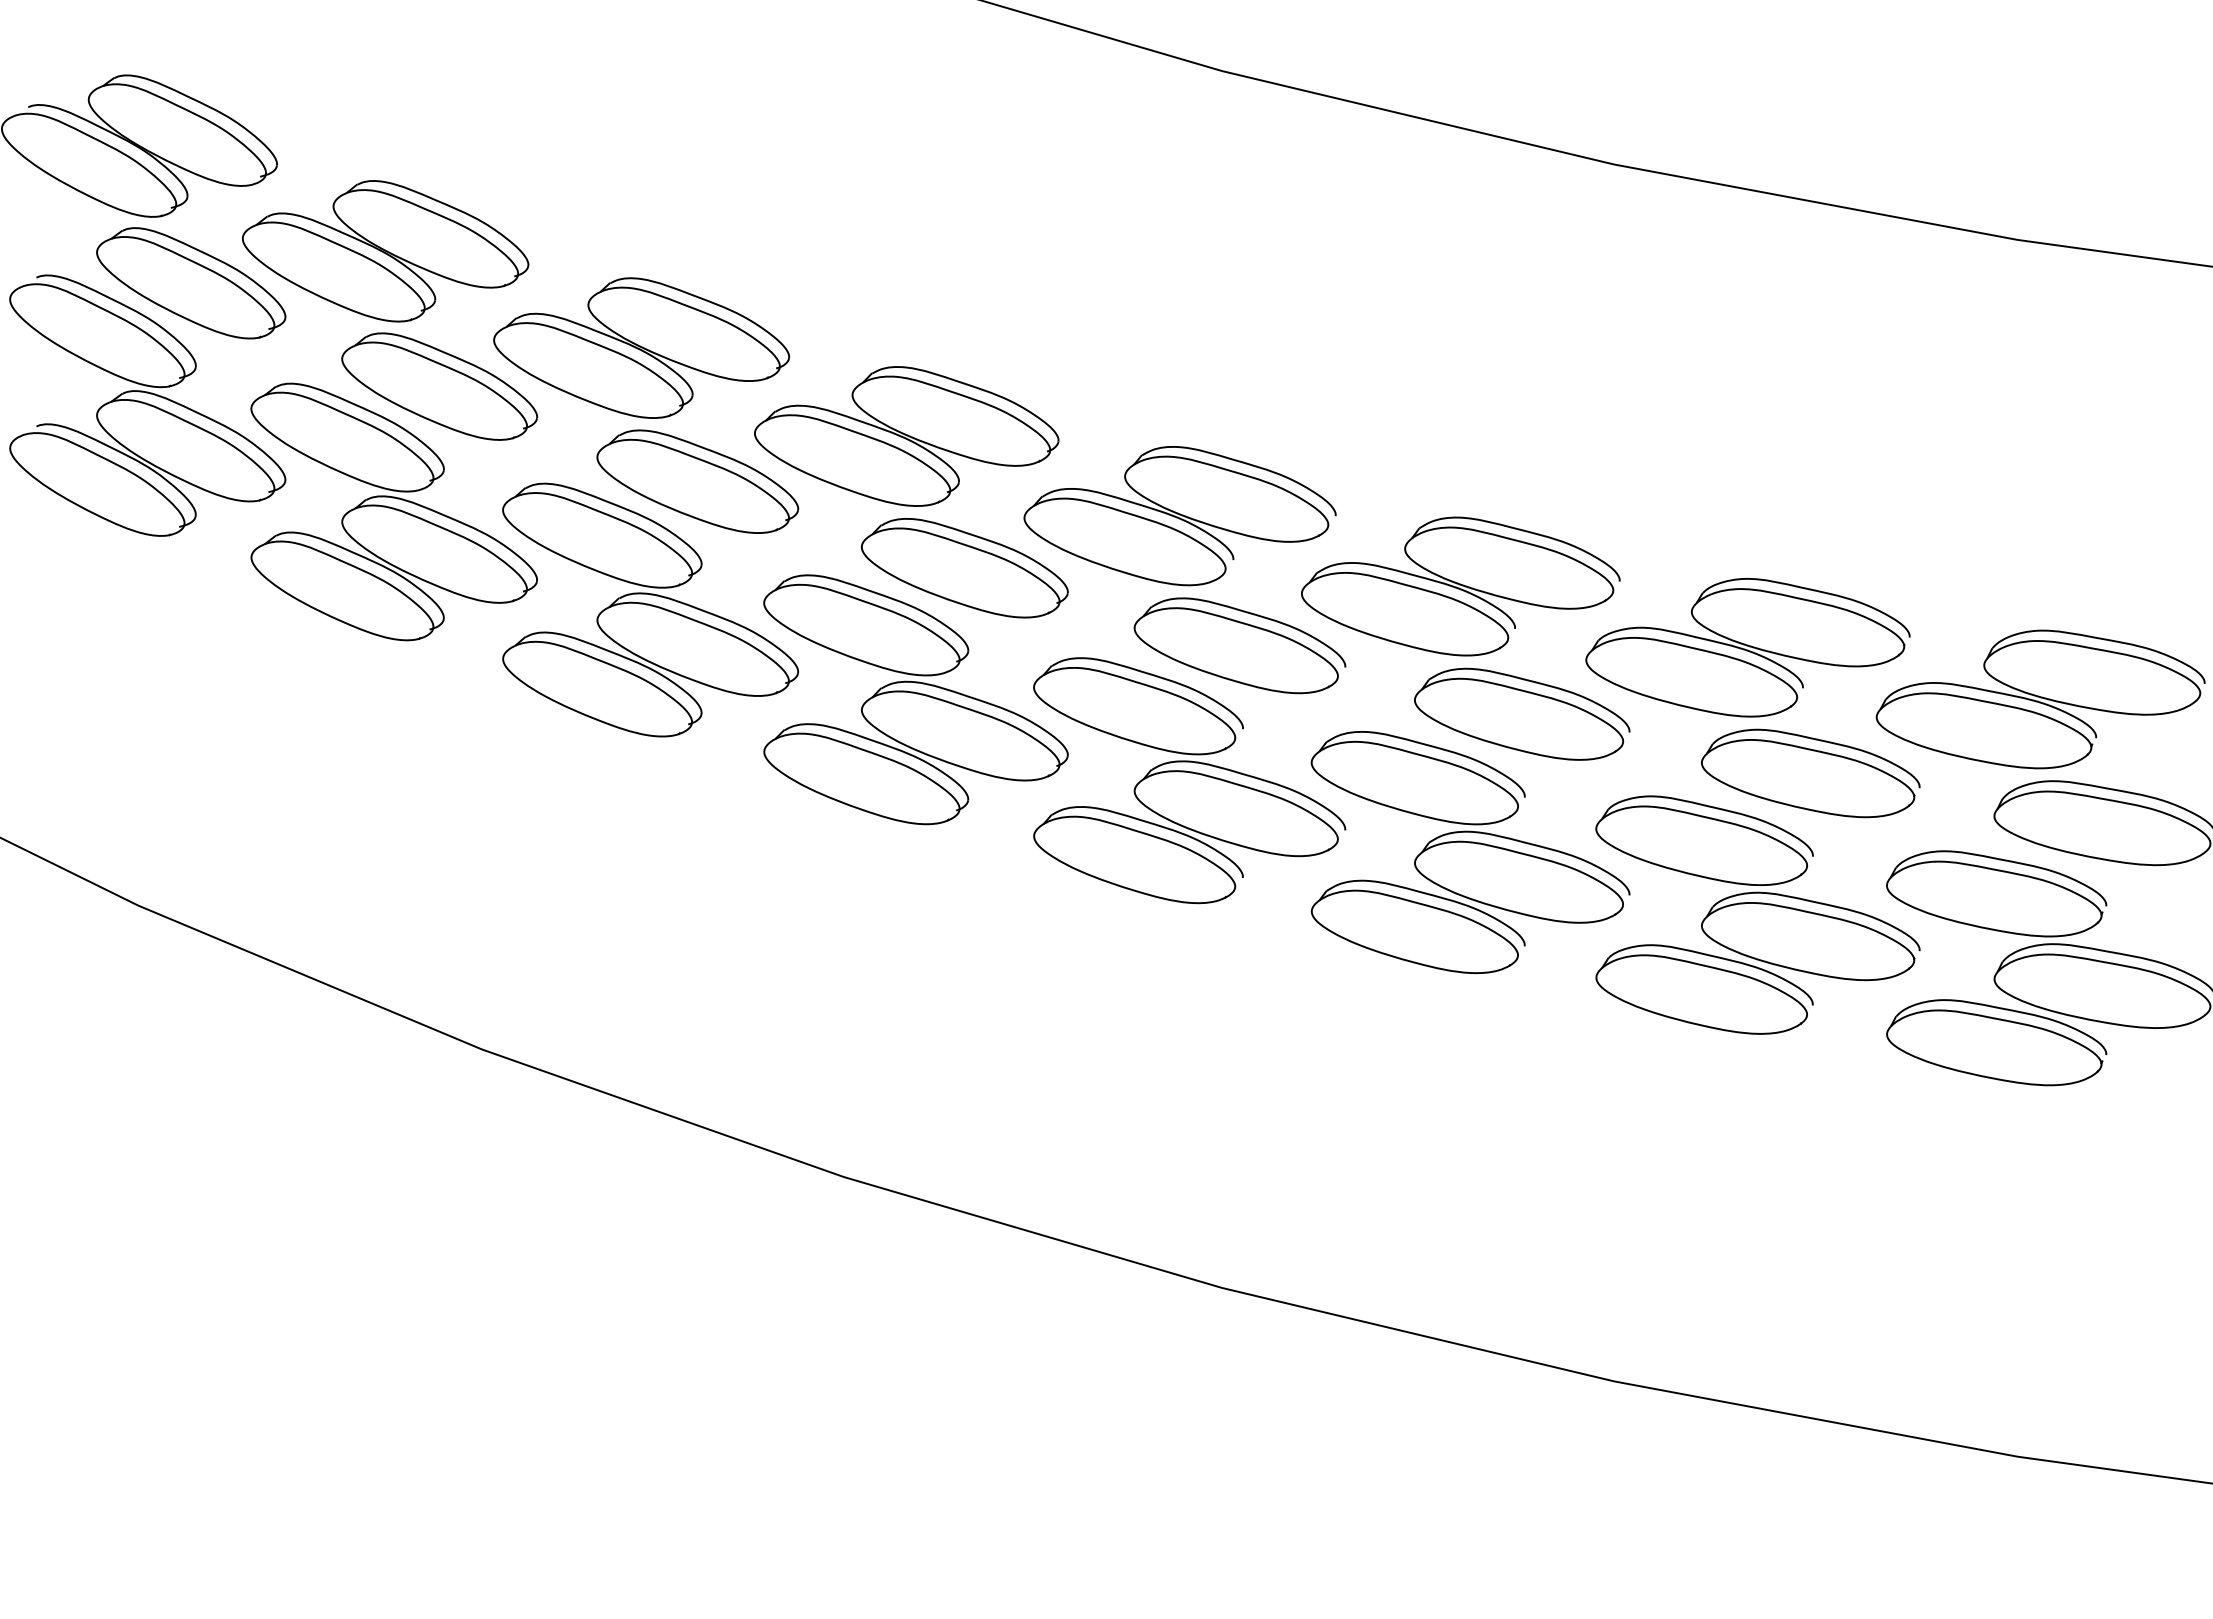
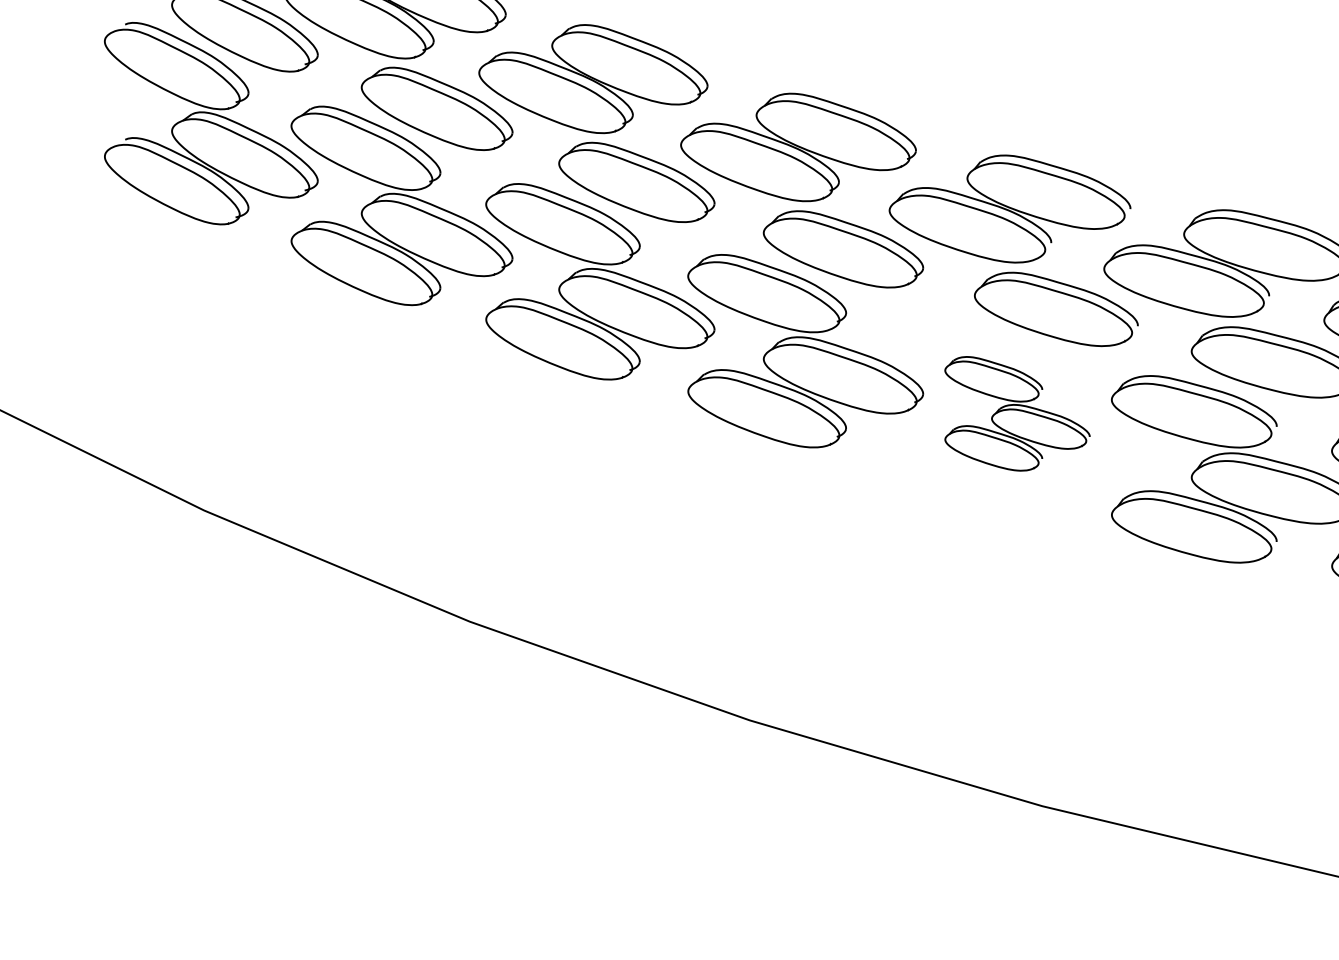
part: (1189, 780) -> (1017, 413), size x0.6

